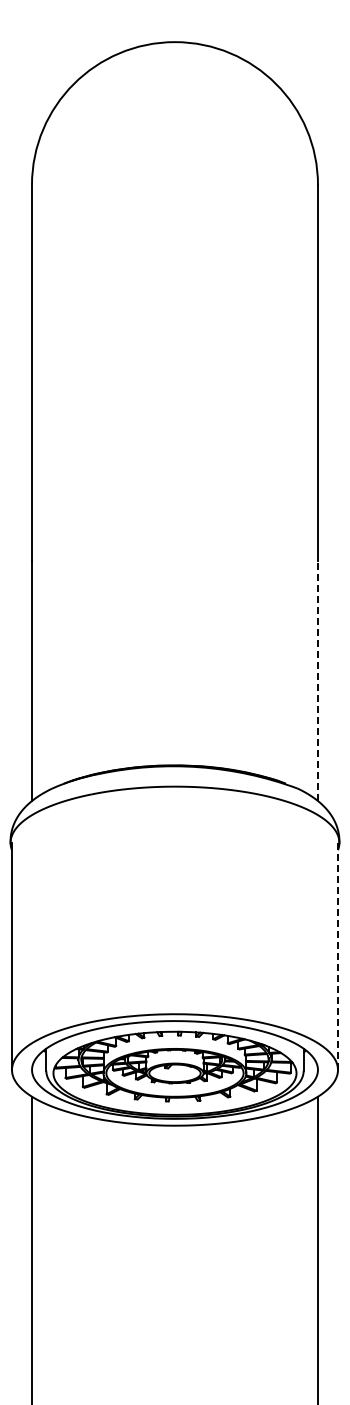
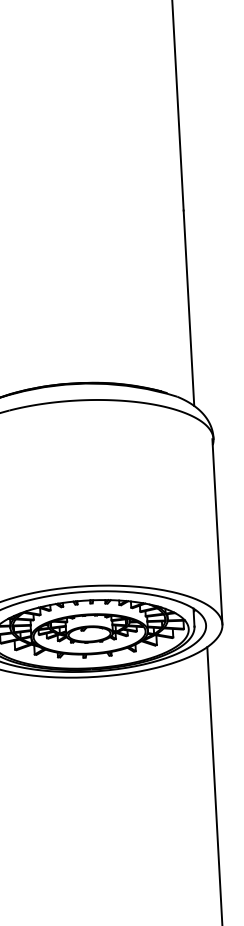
line: (317, 681) -> (188, 308), dashed -> solid
line: (338, 956) -> (217, 531), dashed -> solid

